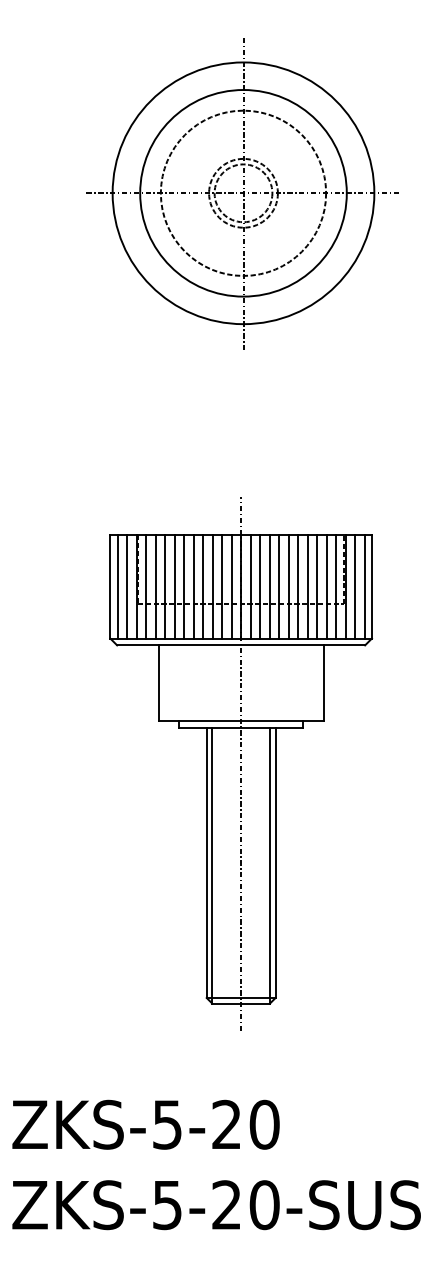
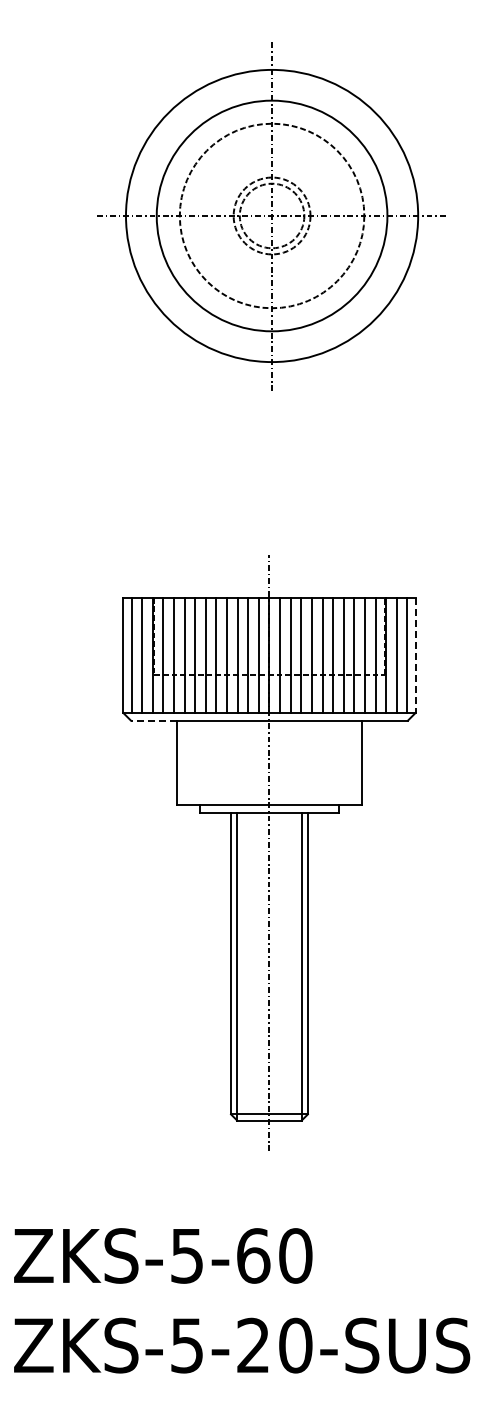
line: (371, 586) -> (415, 655), solid -> dashed
line: (137, 645) -> (153, 720), solid -> dashed
text: (226, 1124) -> (253, 1255), ZKS-5-20 -> ZKS-5-60

